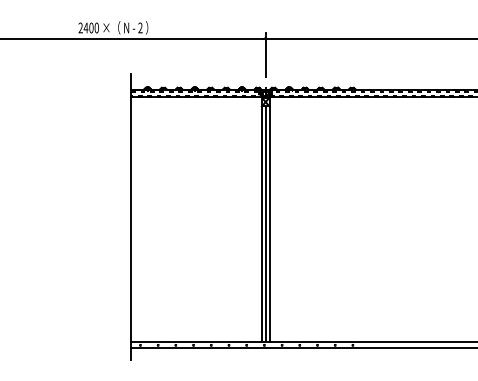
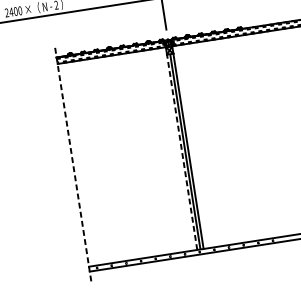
line: (131, 217) -> (73, 163), solid -> dashed
line: (261, 224) -> (181, 152), solid -> dashed

